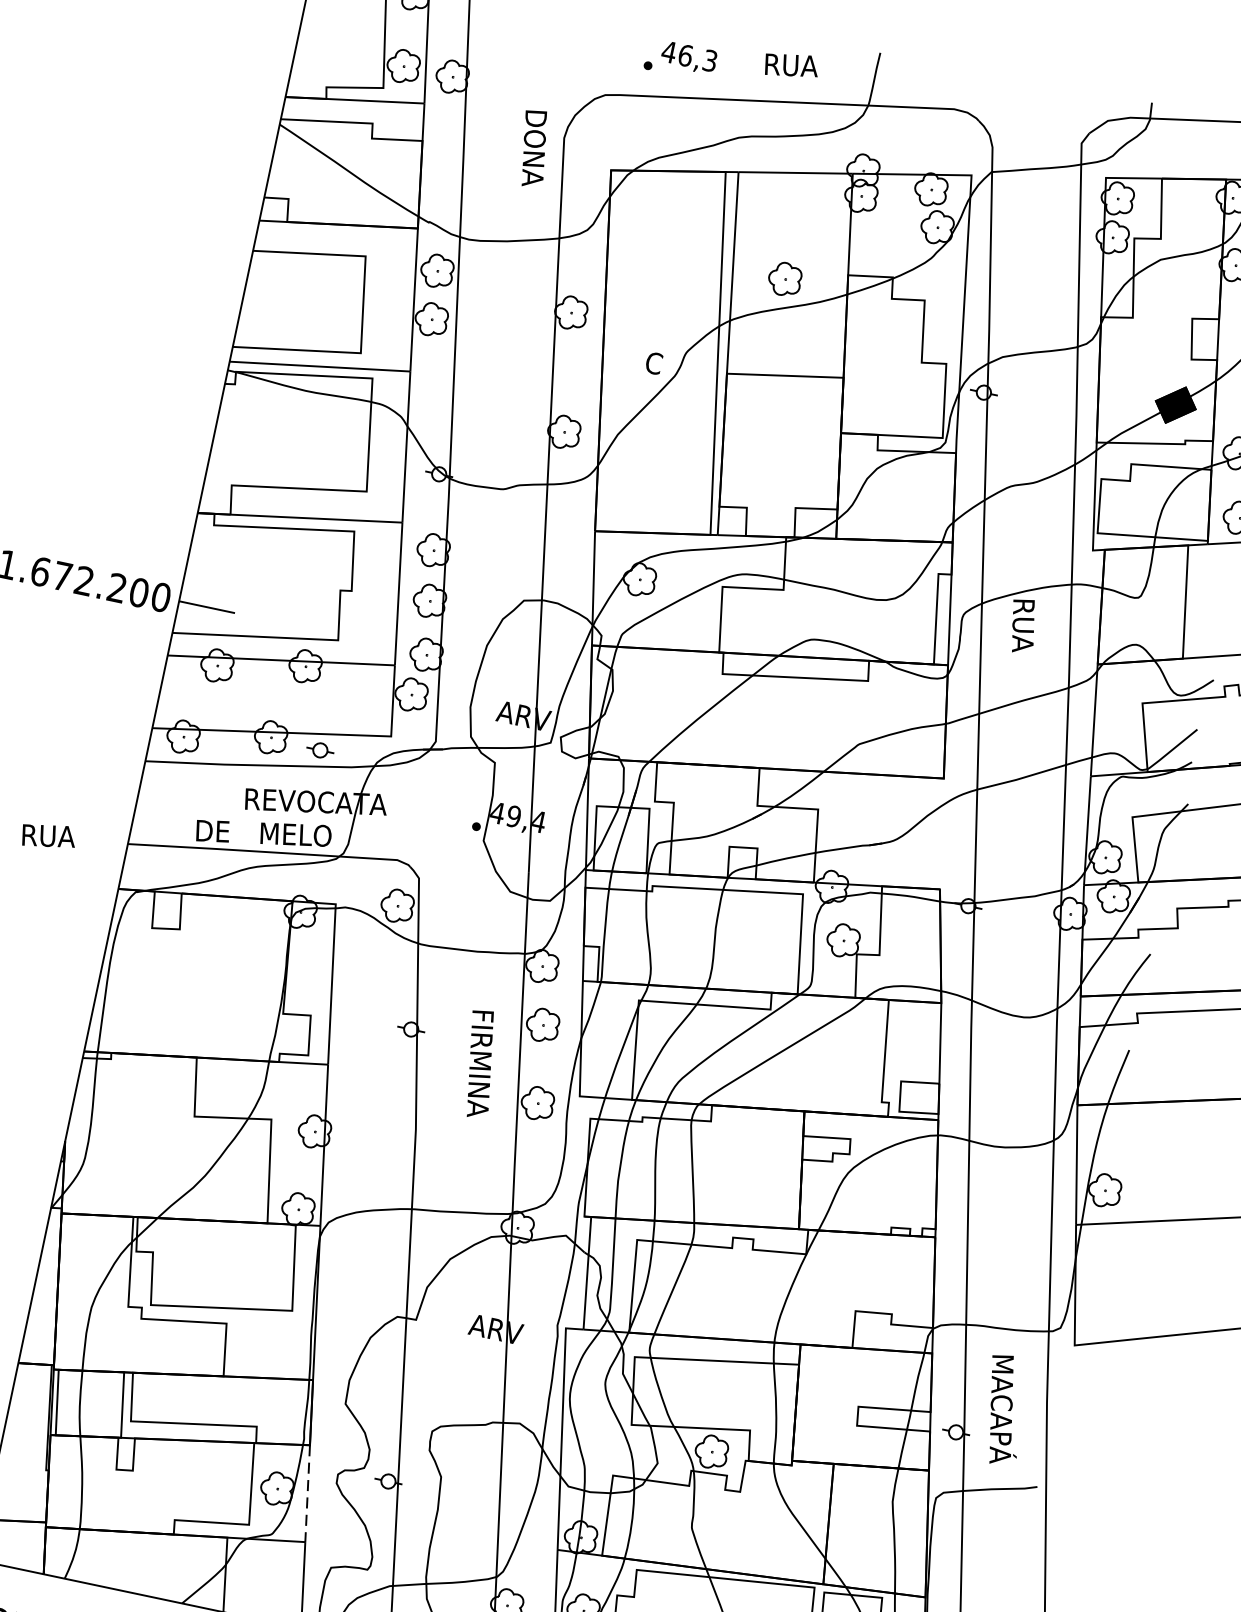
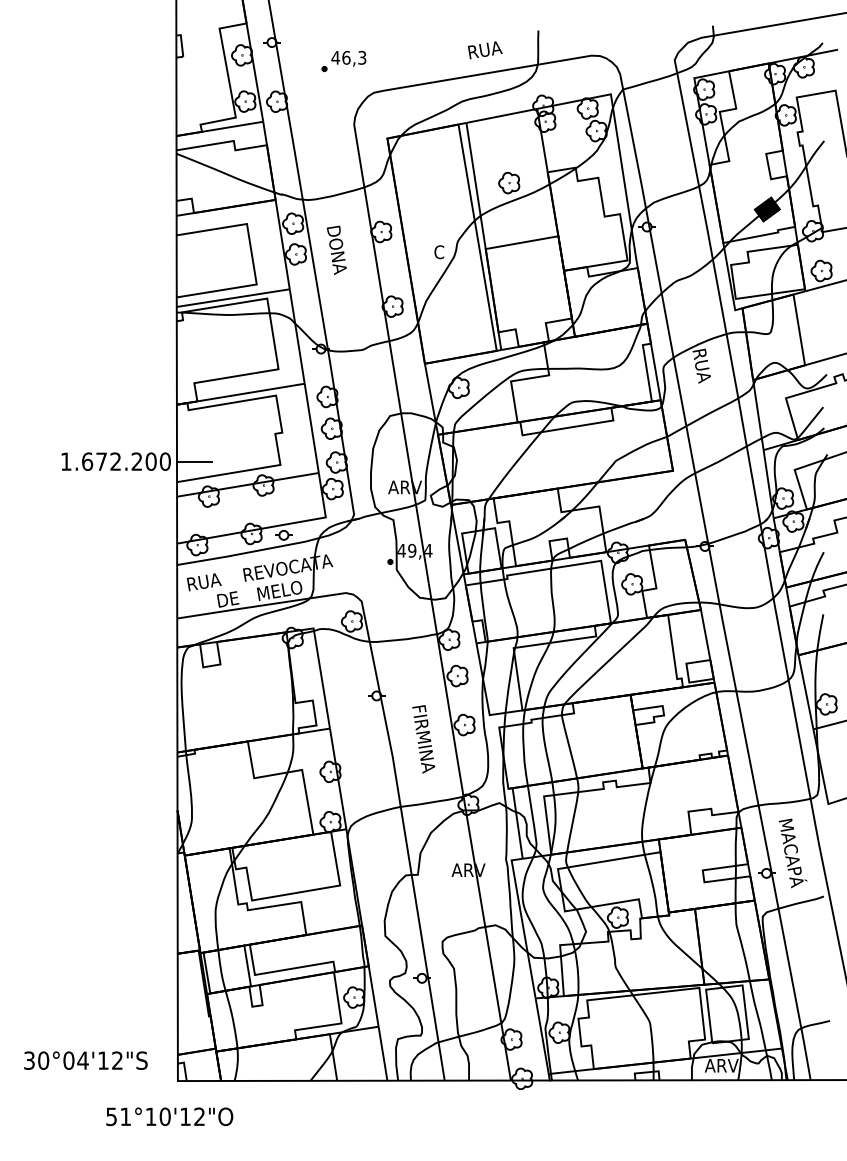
part: (679, 60) -> (343, 61), moved
text: (533, 147) -> (336, 249), moved
text: (48, 836) -> (204, 582), moved
text: (479, 1064) -> (423, 739), moved
line: (307, 1493) -> (373, 996), dashed -> solid

